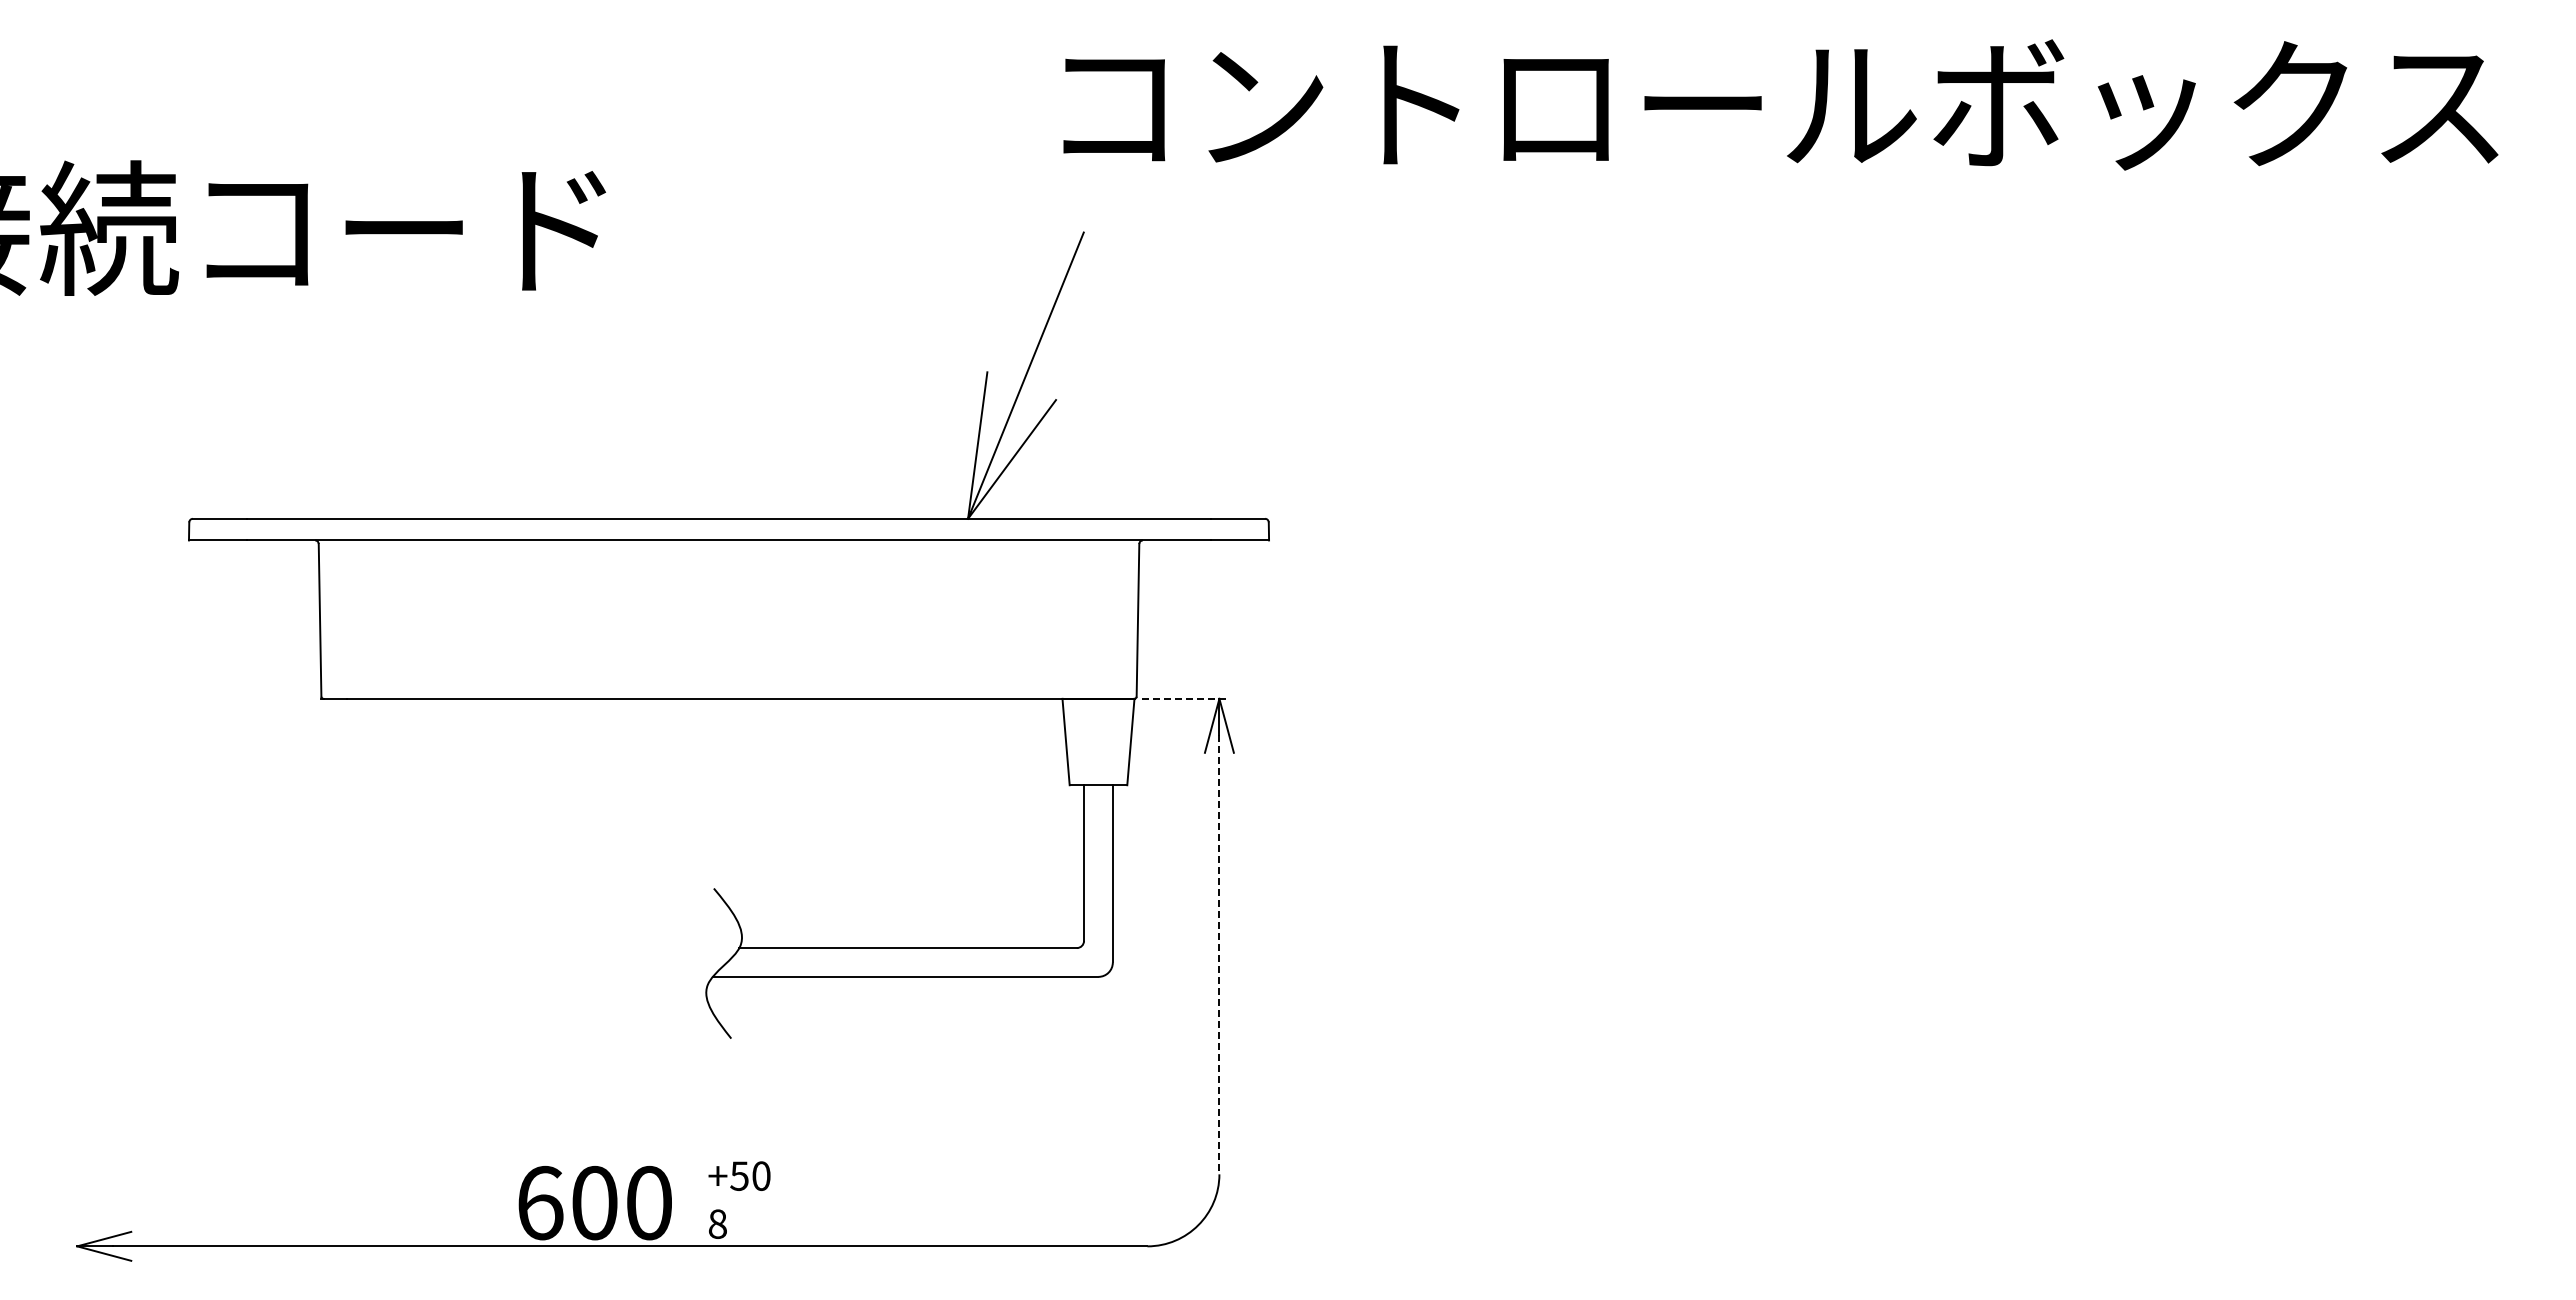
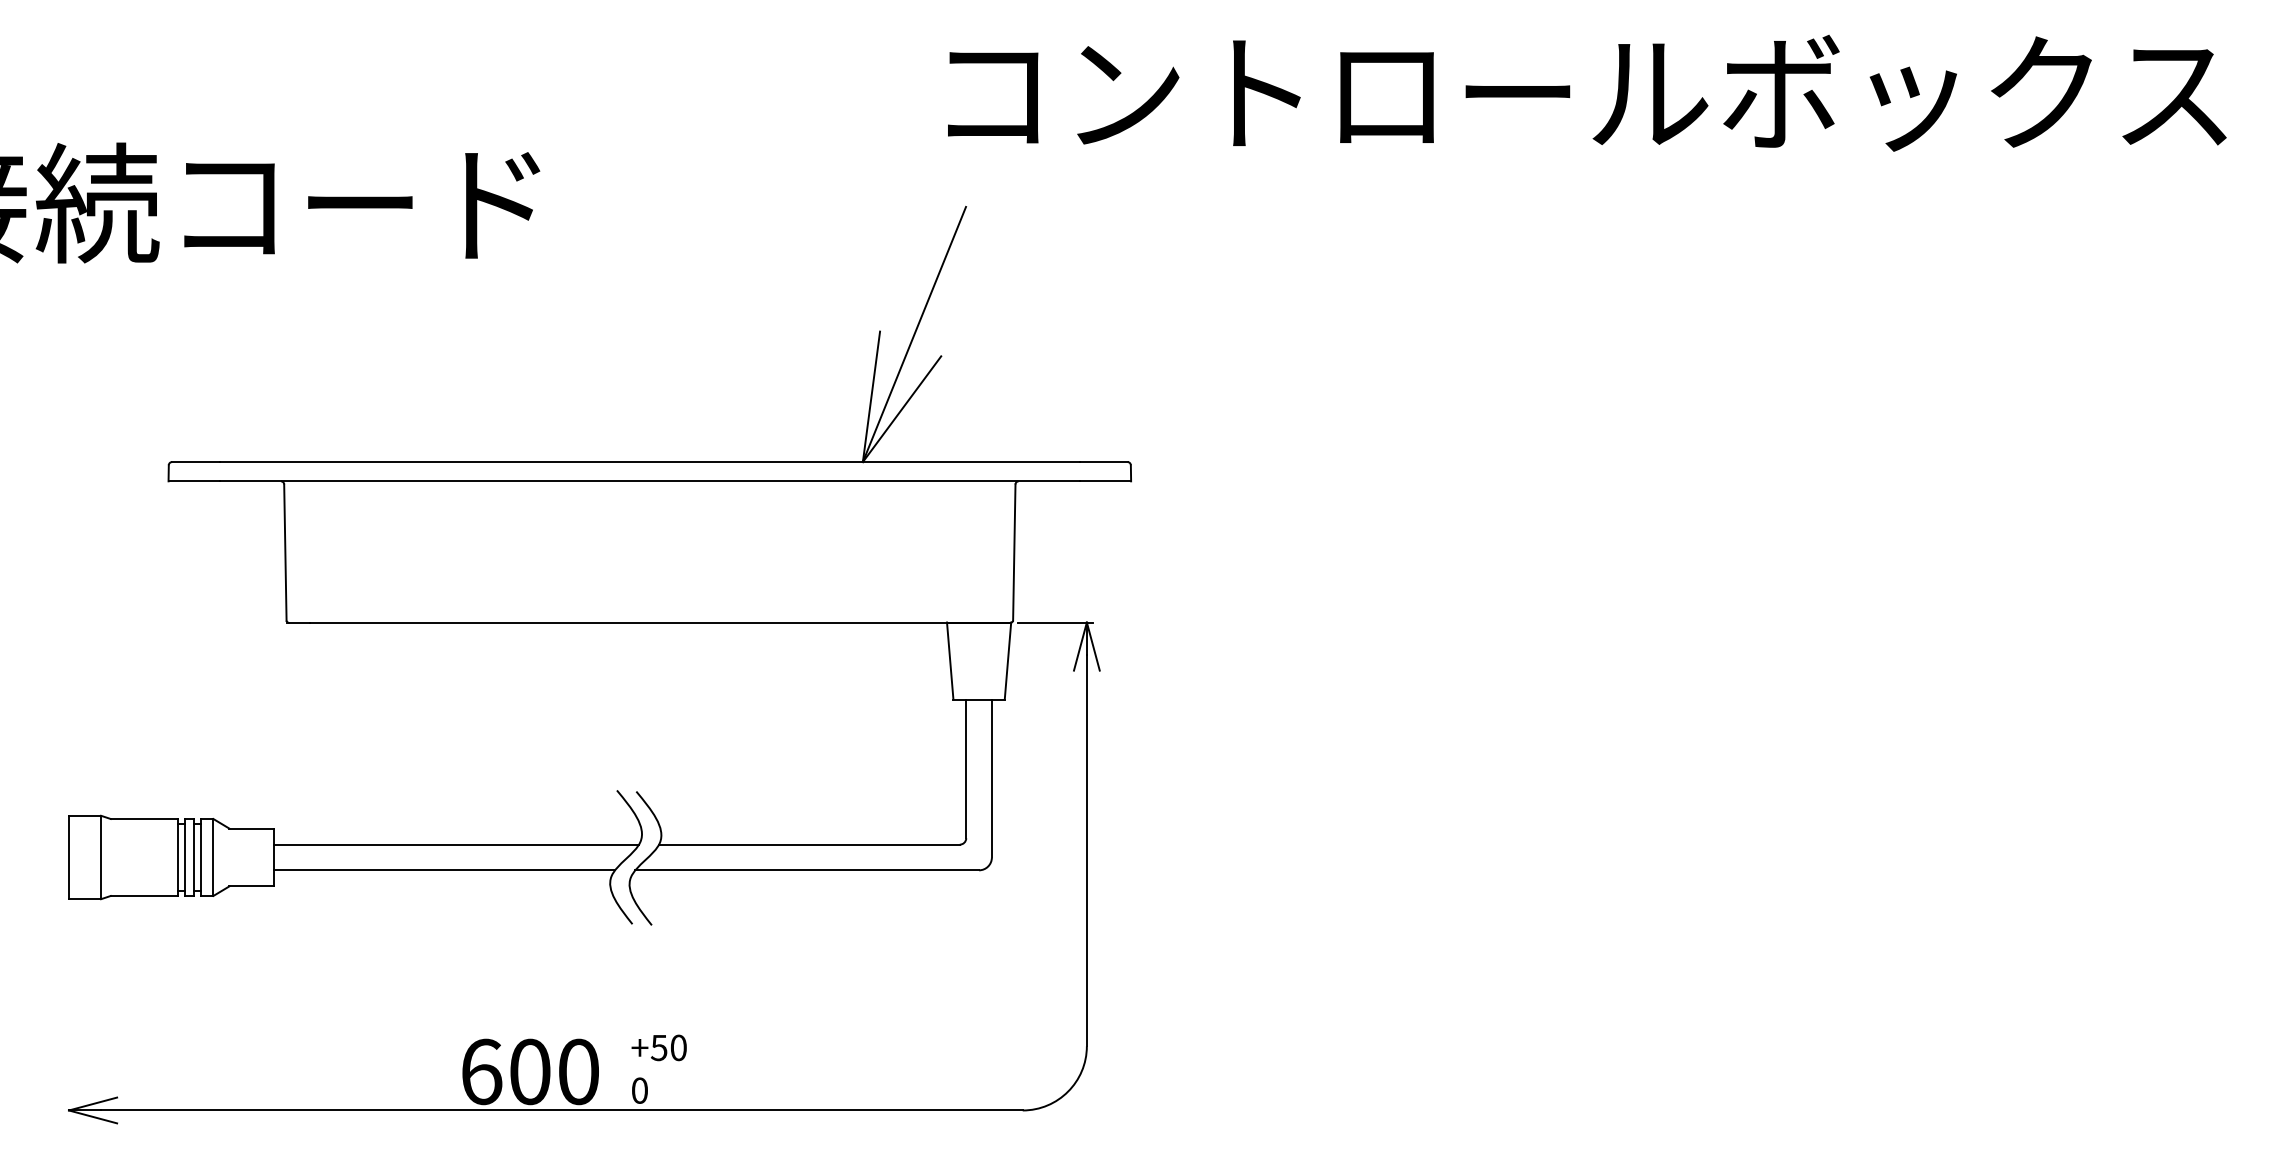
line: (1184, 698) -> (1055, 622), dashed -> solid
line: (1219, 954) -> (1086, 850), dashed -> solid
part: (398, 962) -> (355, 857), added
text: (717, 1223) -> (639, 1090), 8 -> 0

